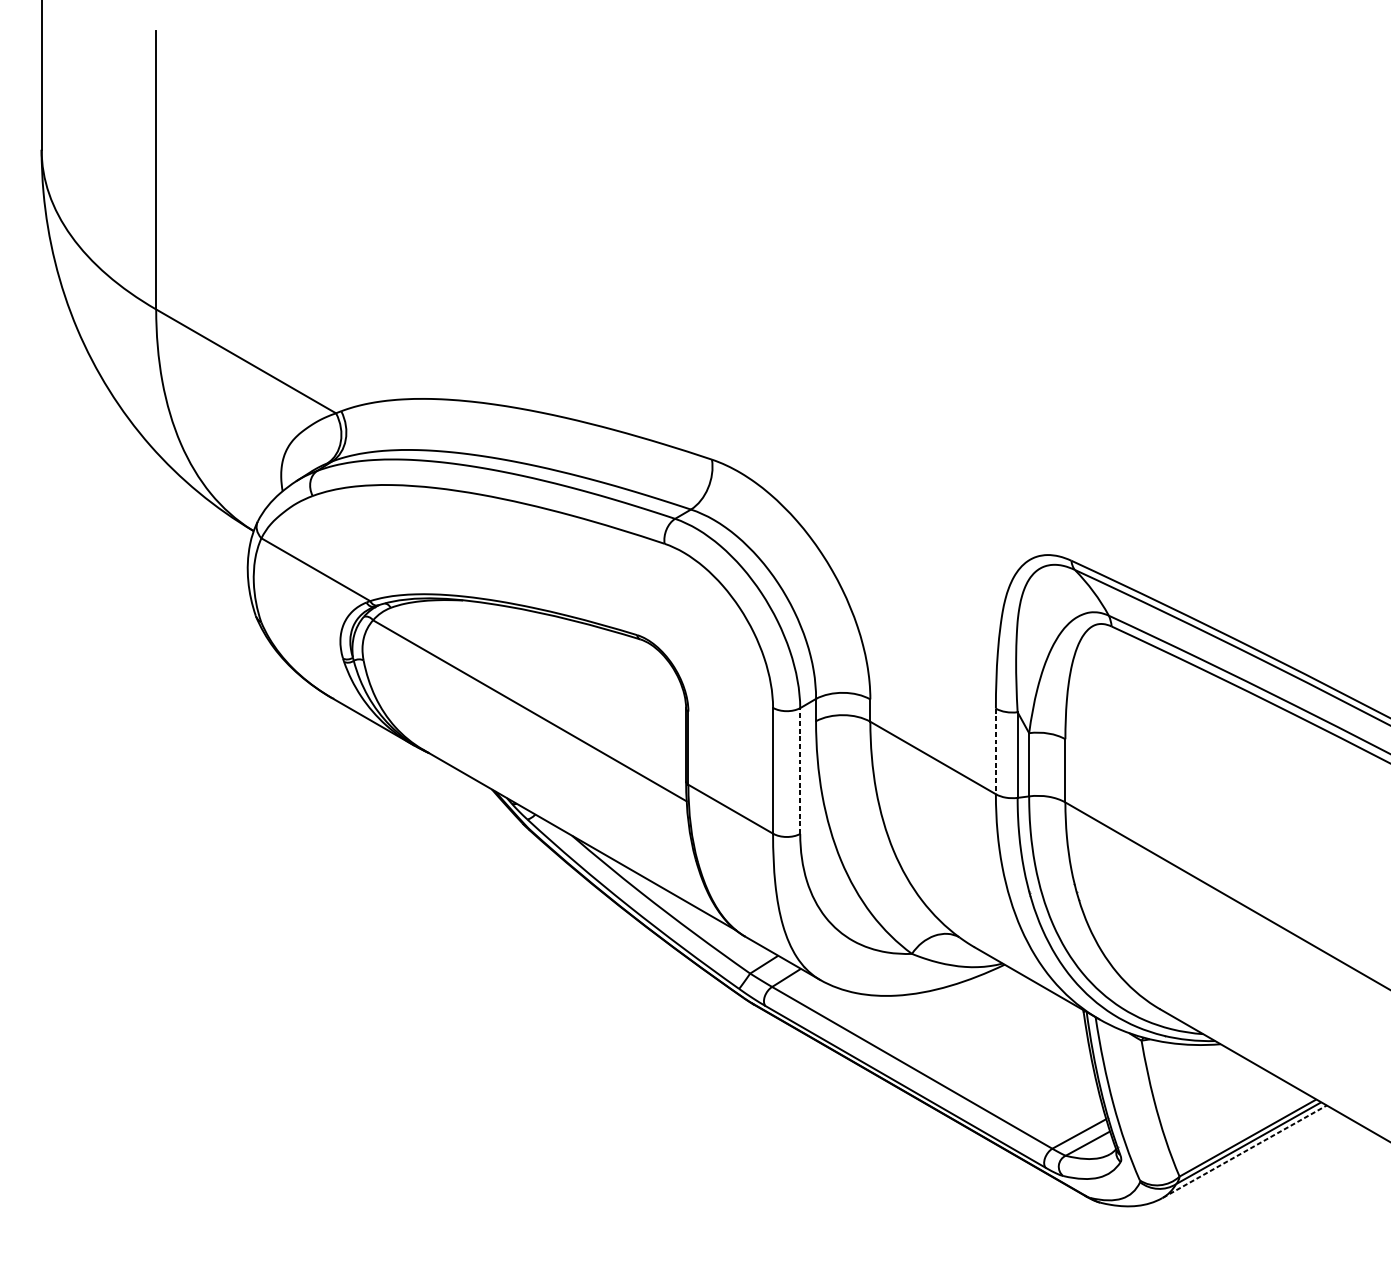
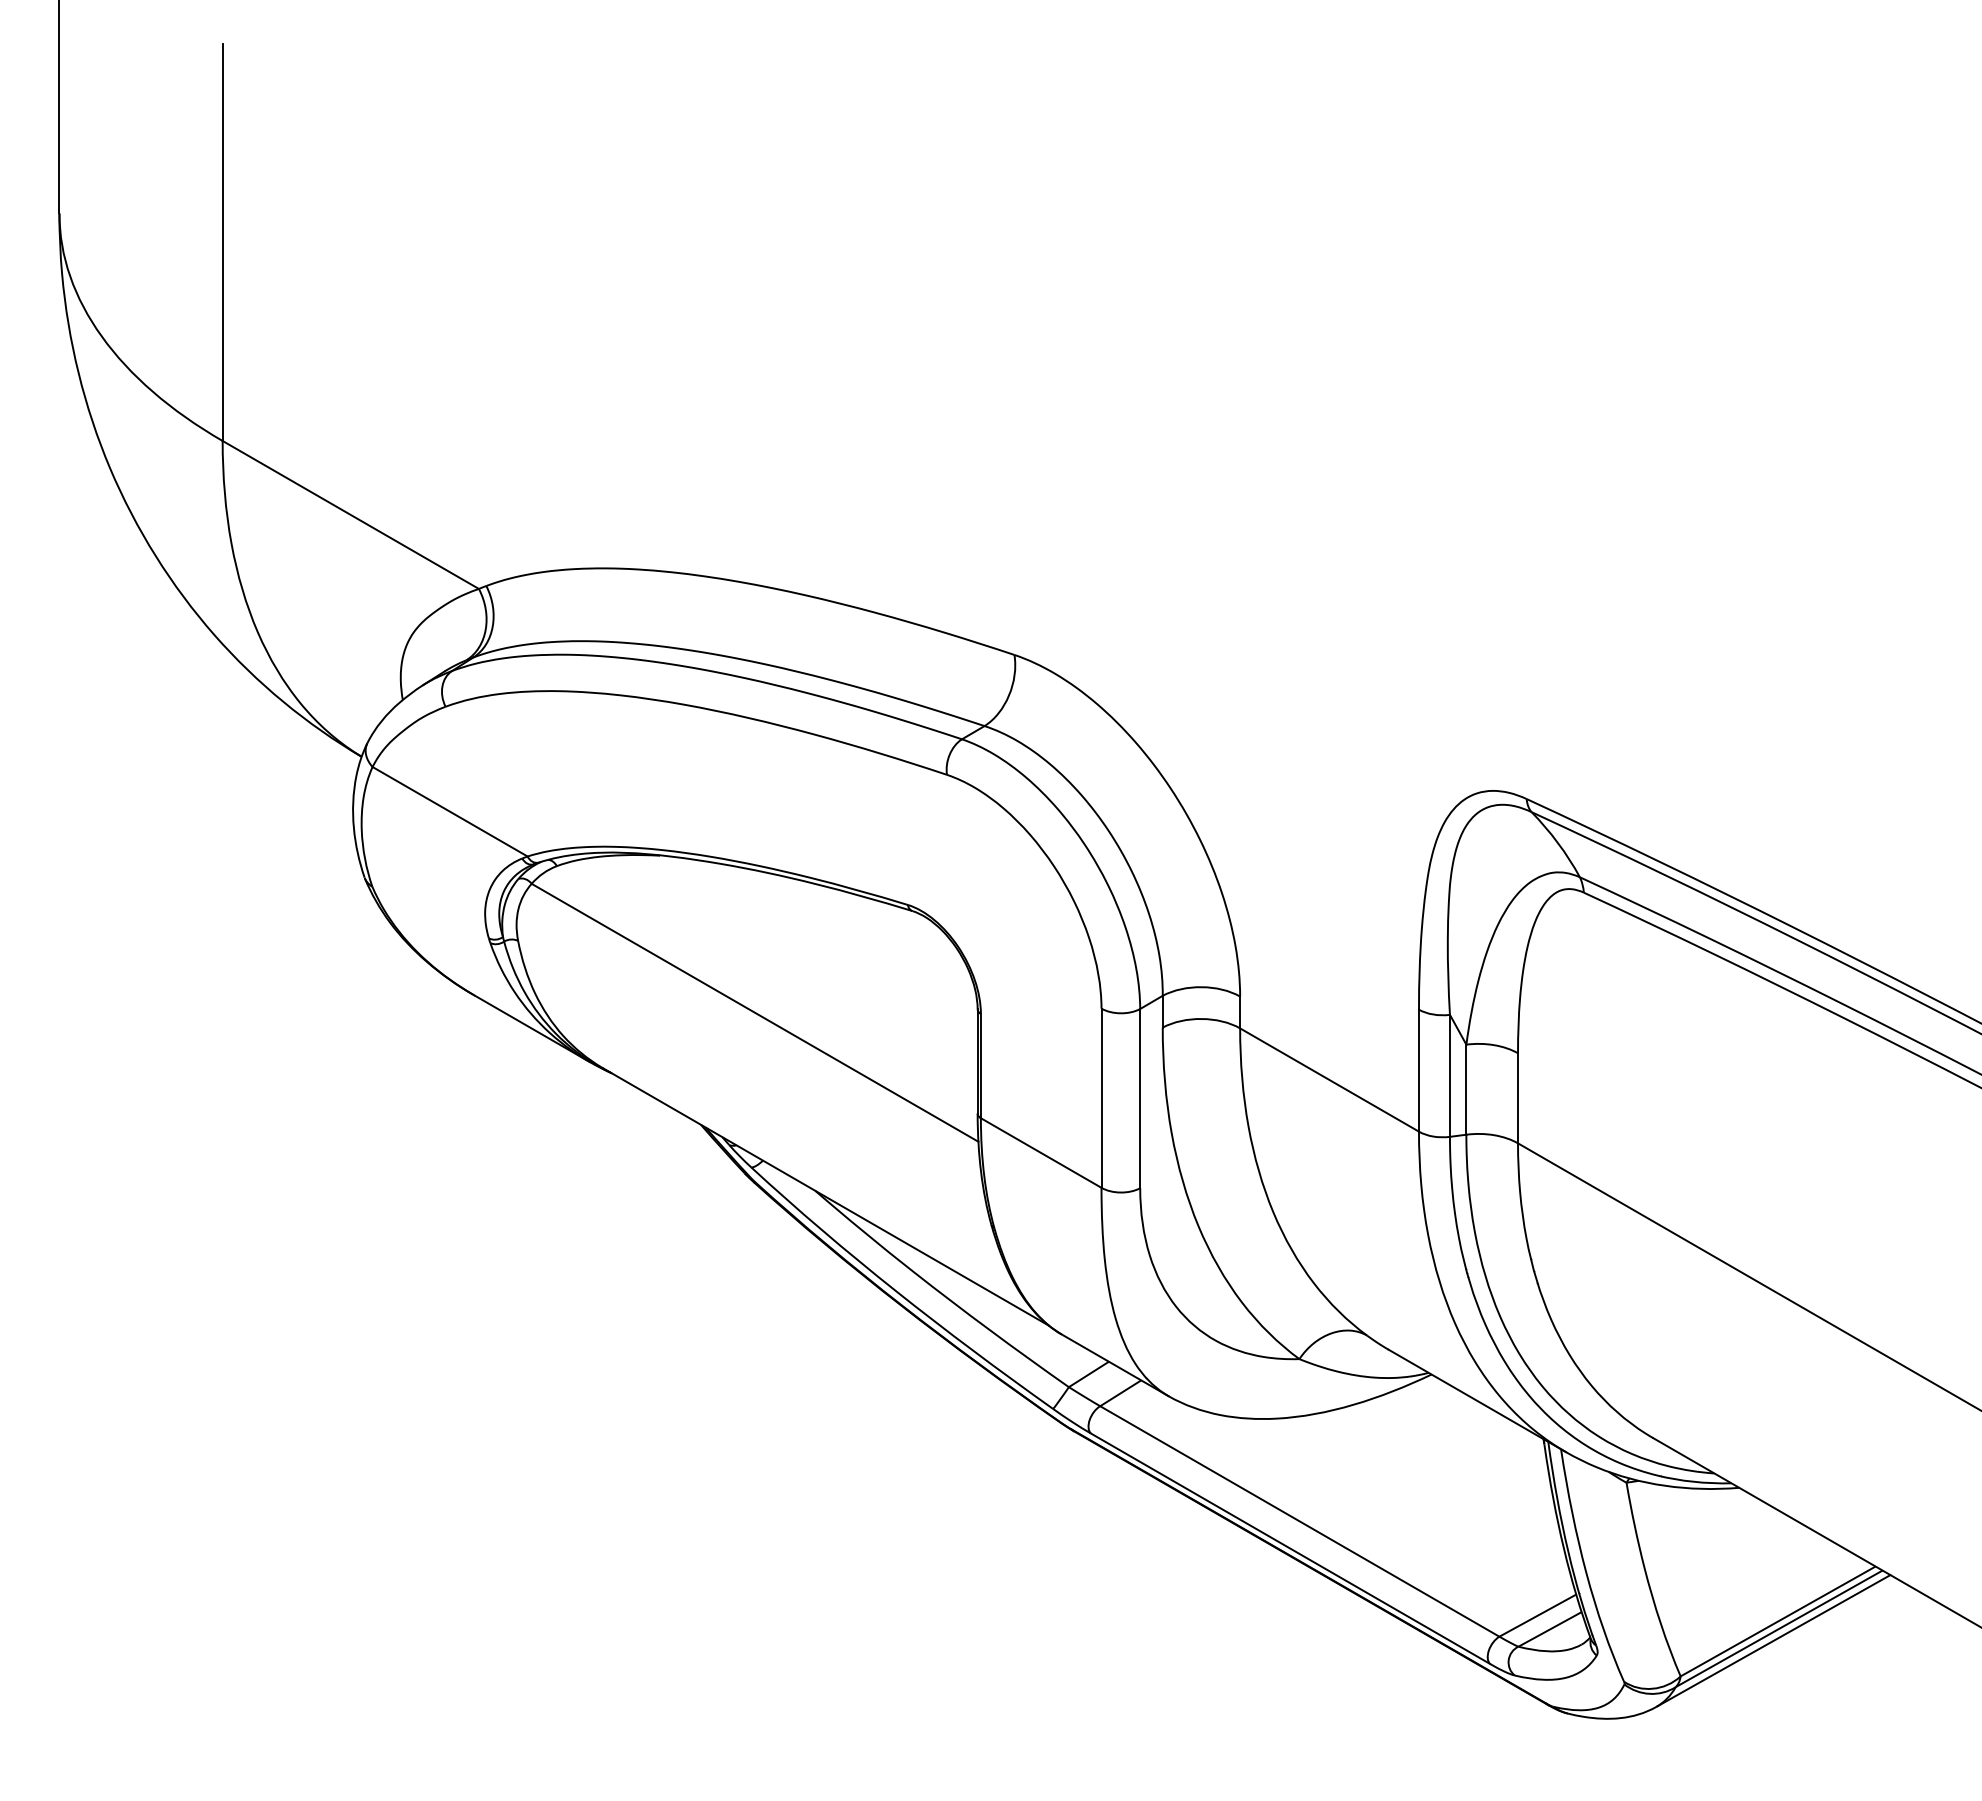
line: (995, 751) -> (1418, 1070), dashed -> solid
line: (800, 770) -> (1140, 1098), dashed -> solid
line: (1244, 1151) -> (1773, 1640), dashed -> solid

